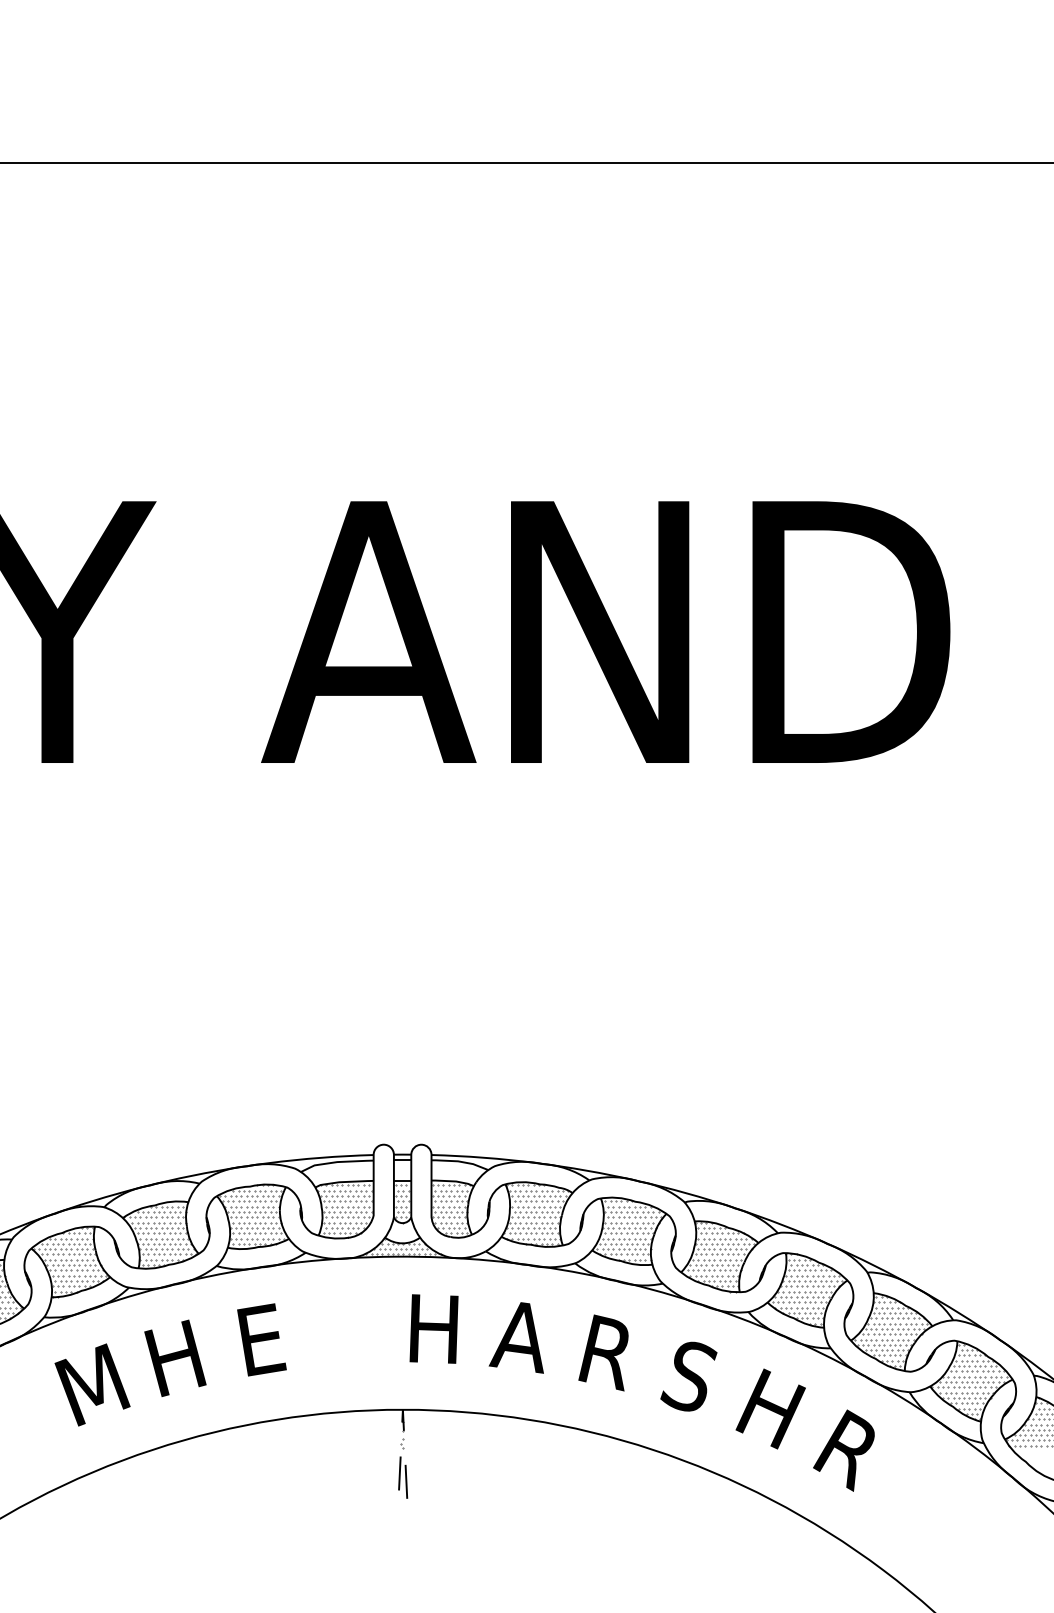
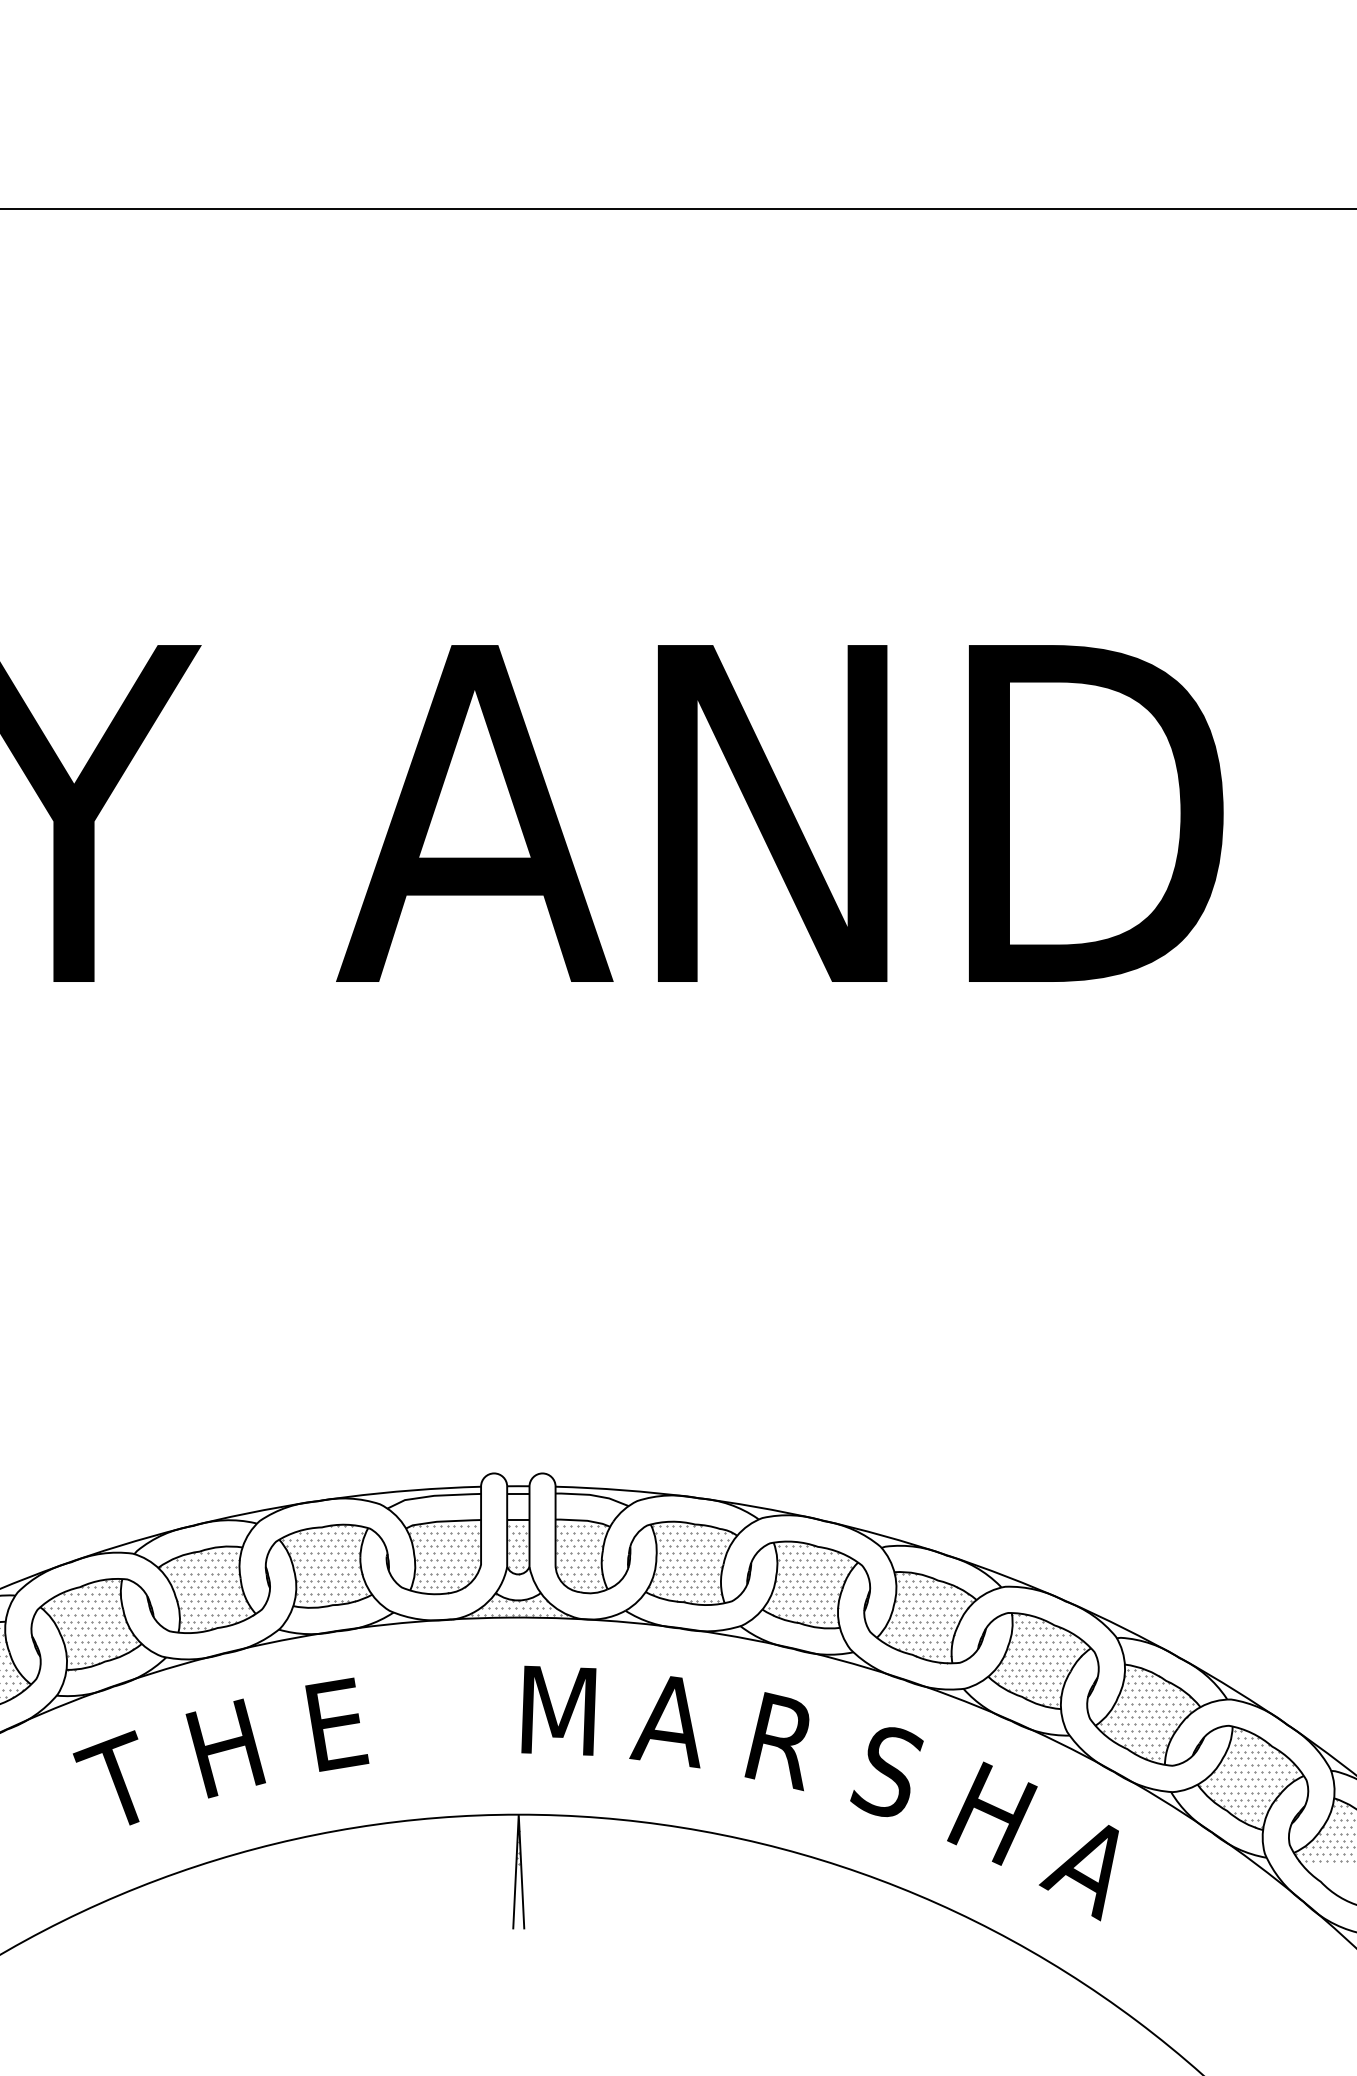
text: (433, 1328) -> (558, 1710), H -> M
text: (92, 1384) -> (119, 1782), M -> T
line: (402, 1409) -> (518, 1814), dashed -> solid
text: (840, 1450) -> (1082, 1867), R -> A

